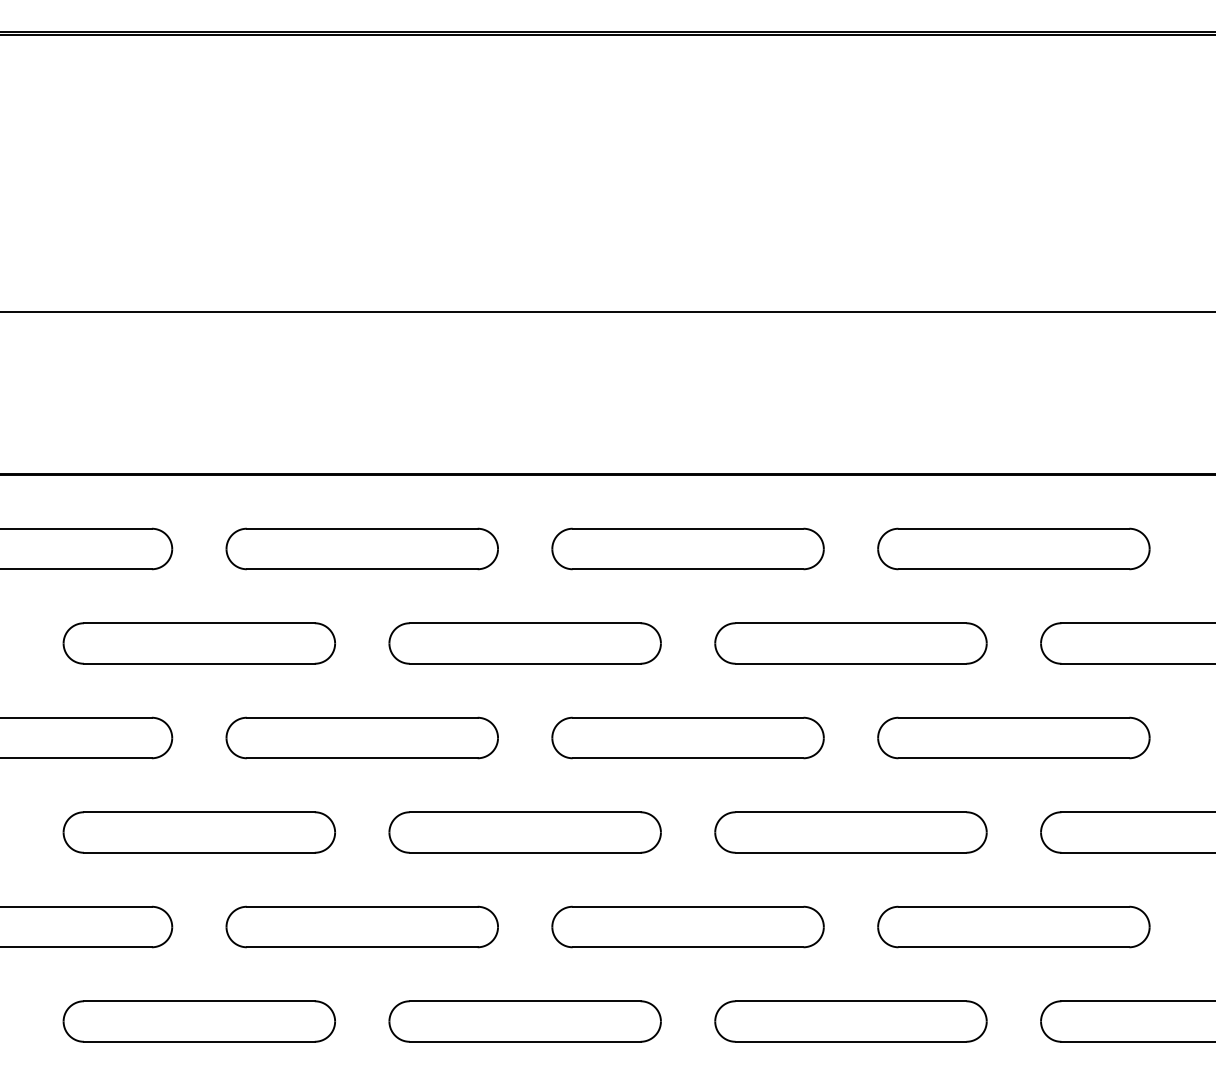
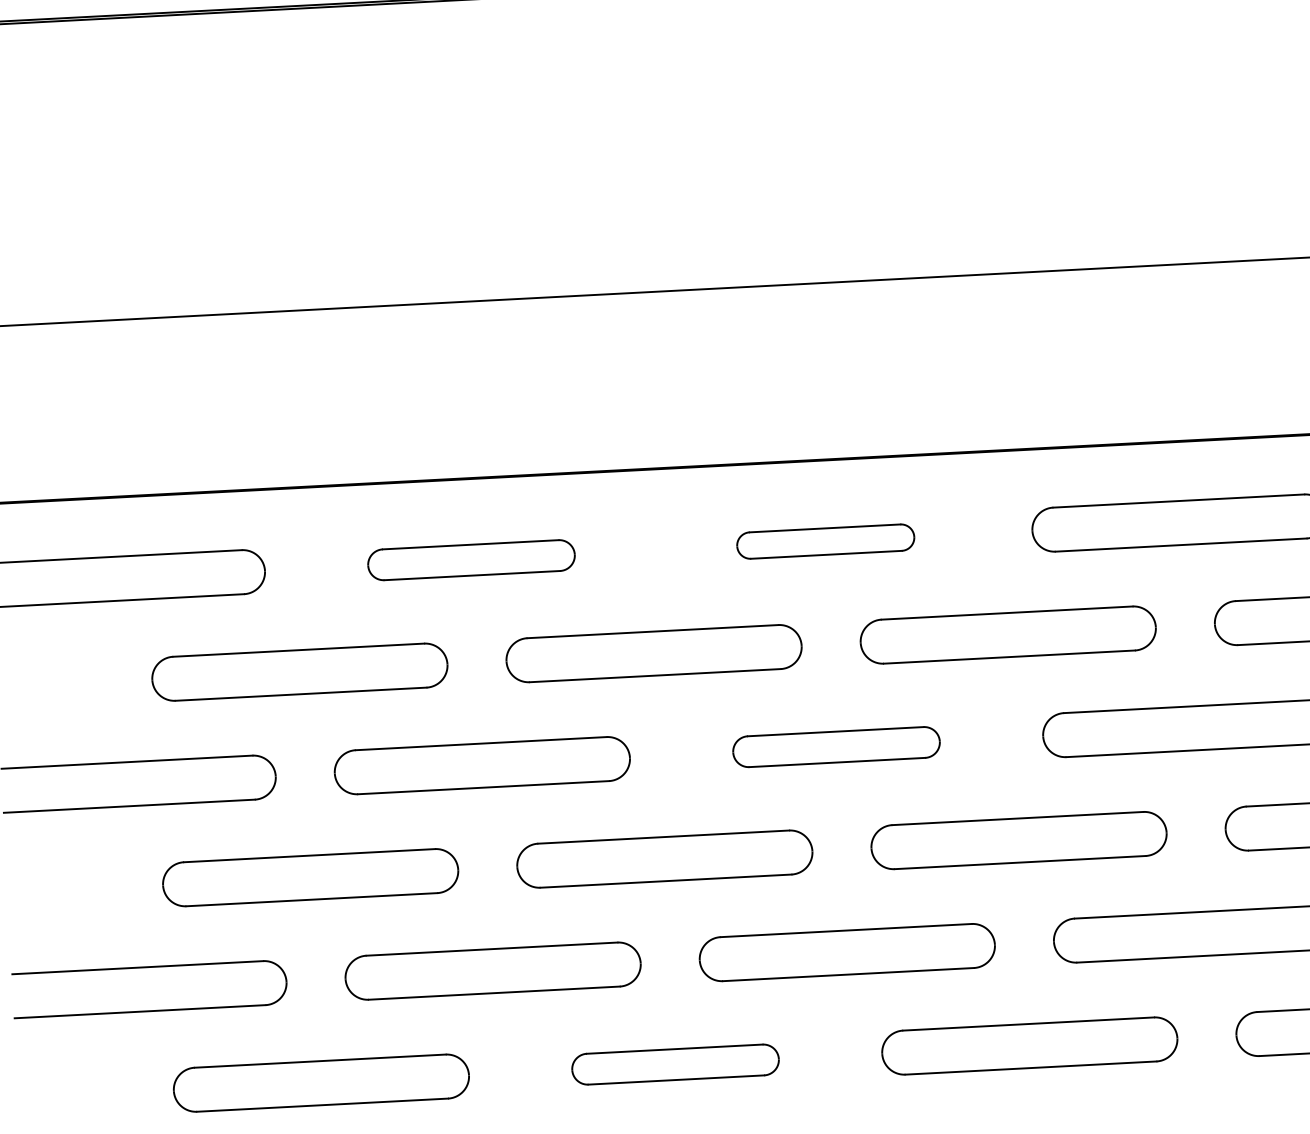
part: (361, 548) -> (470, 559), size x0.7
part: (687, 548) -> (825, 541), size x0.6
part: (687, 737) -> (835, 746), size x0.7
part: (524, 1021) -> (674, 1064), size x0.7

